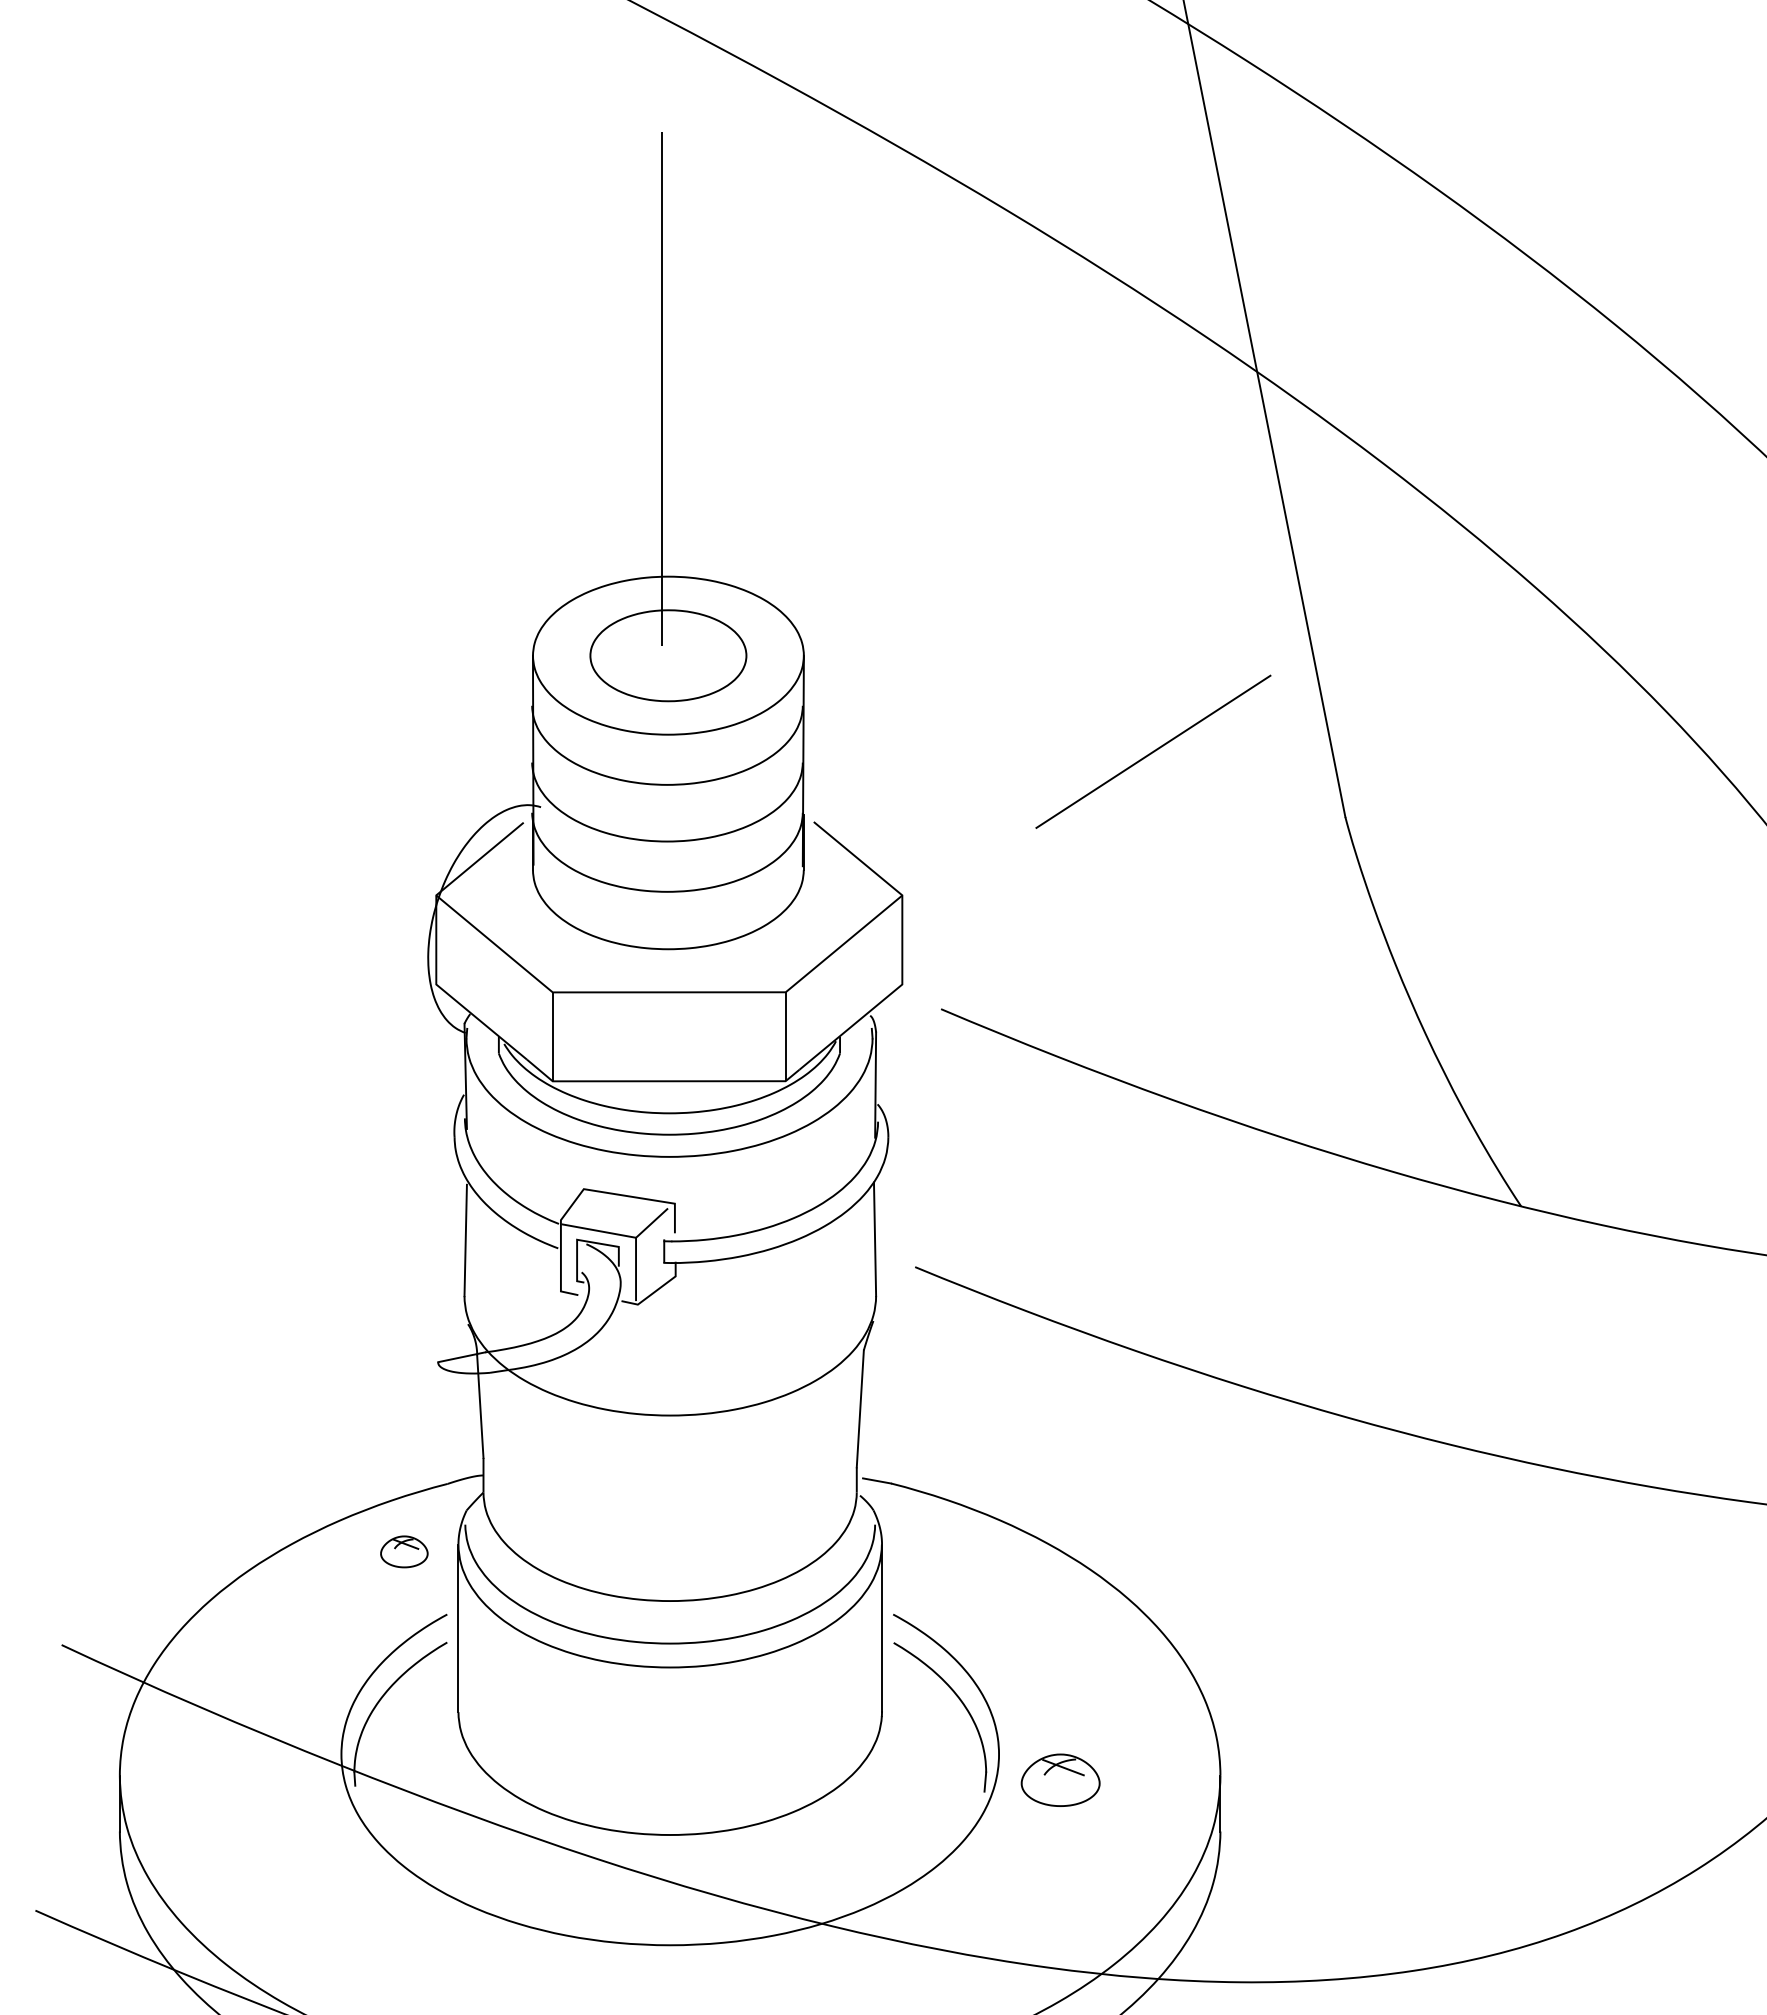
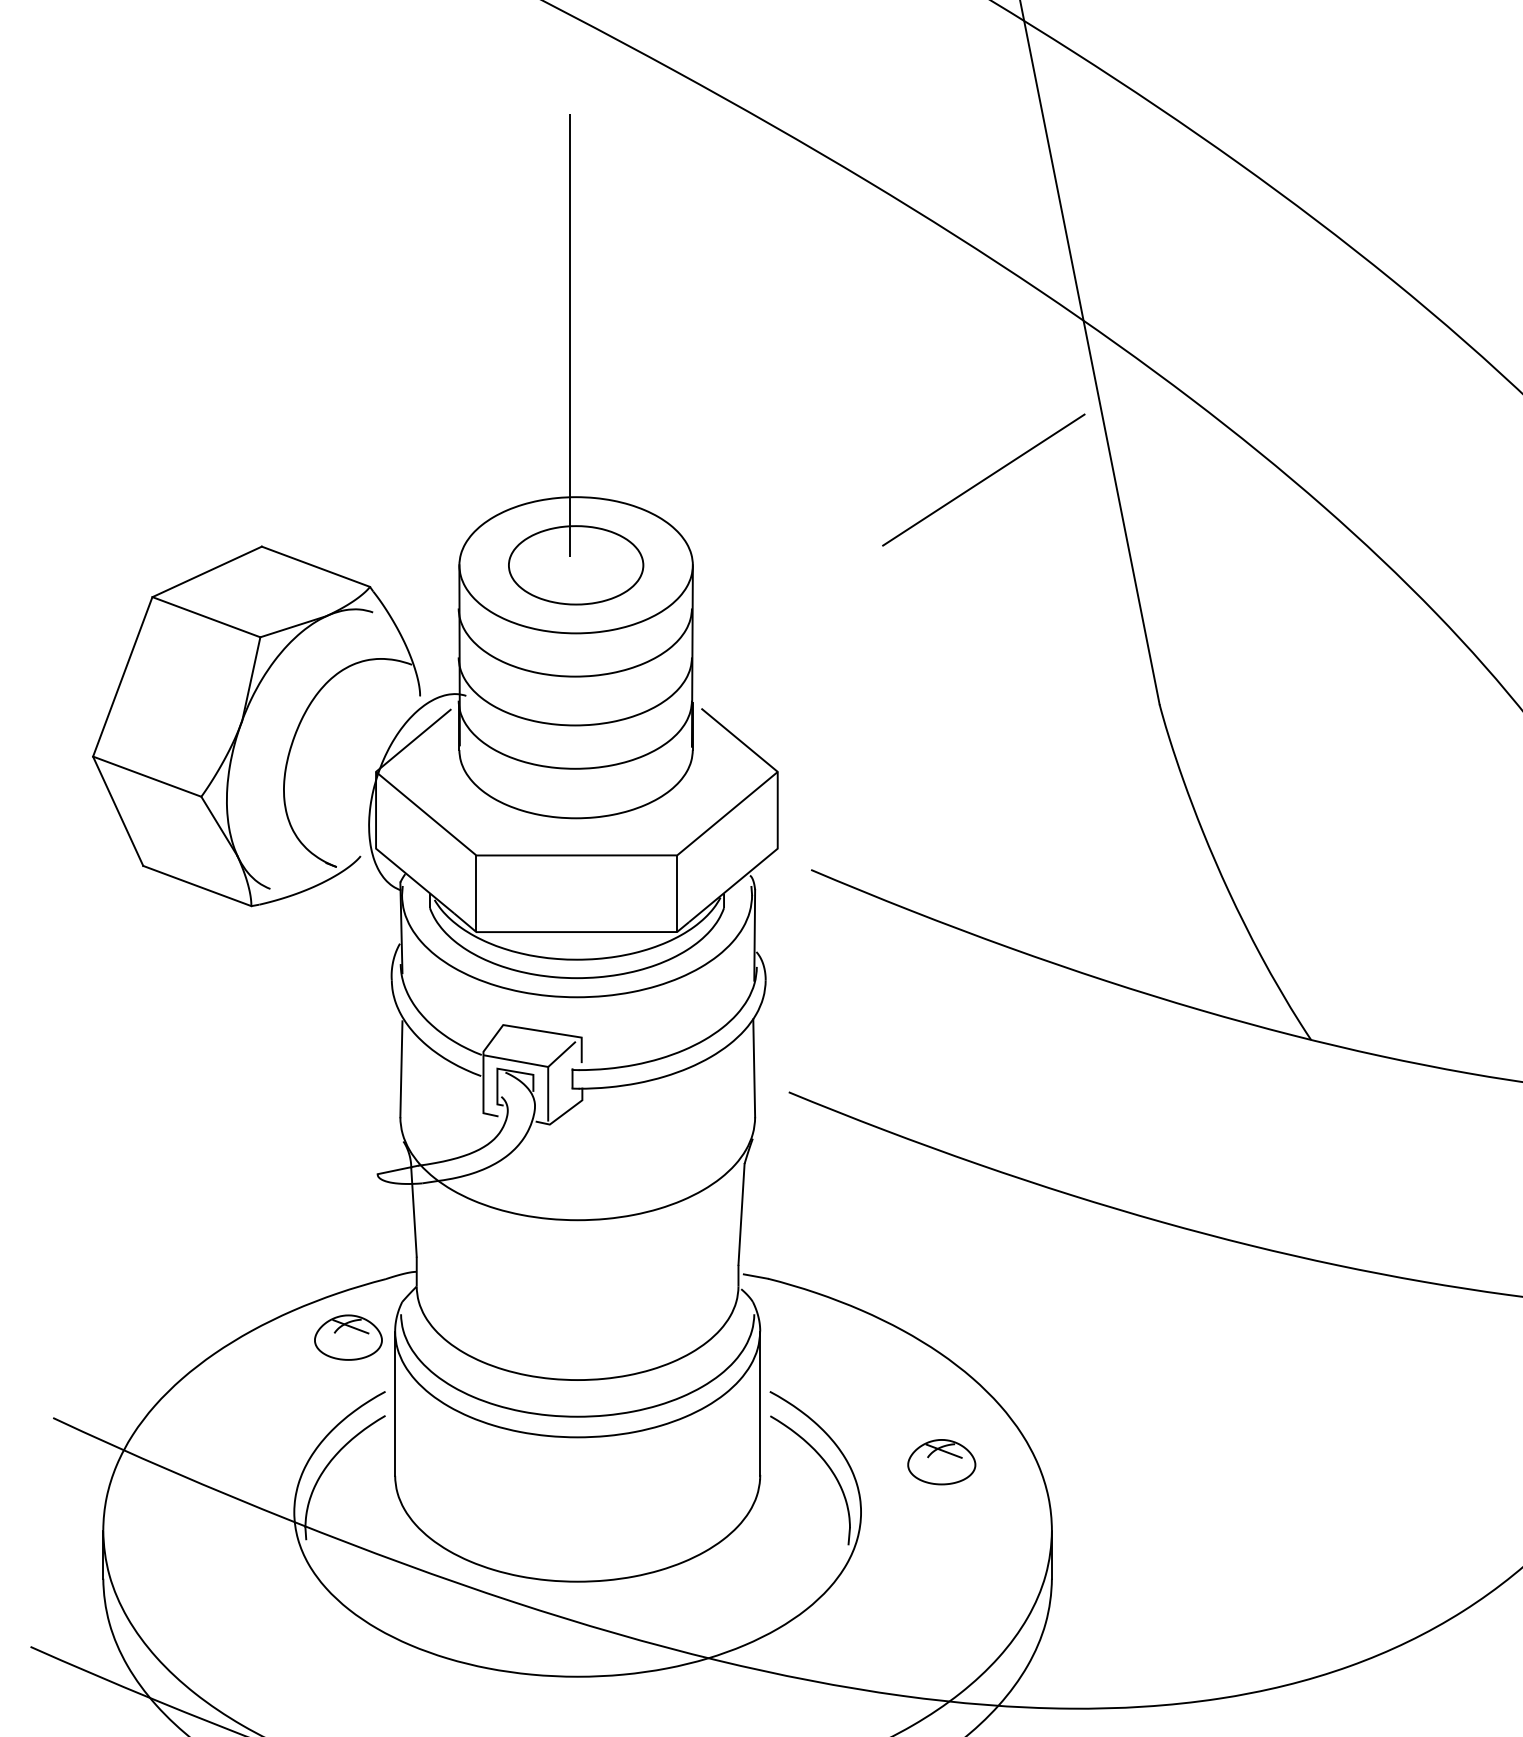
line: (1153, 751) -> (983, 479), moved
part: (281, 838) -> (242, 722), added
part: (404, 1551) -> (348, 1337), size x1.67
part: (1060, 1779) -> (941, 1461), moved

